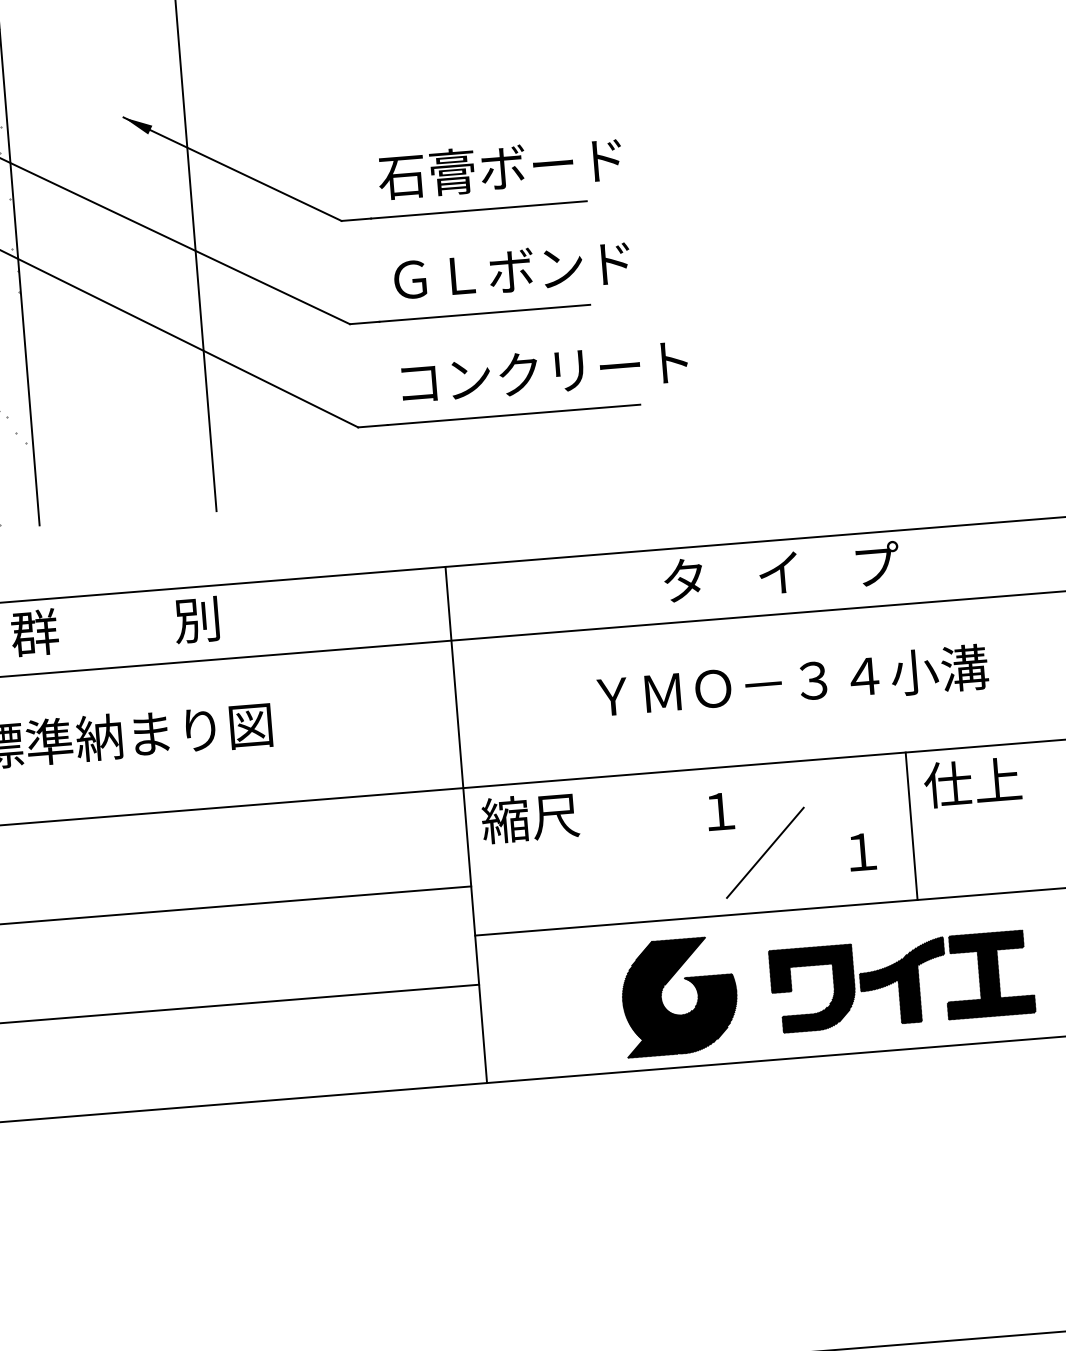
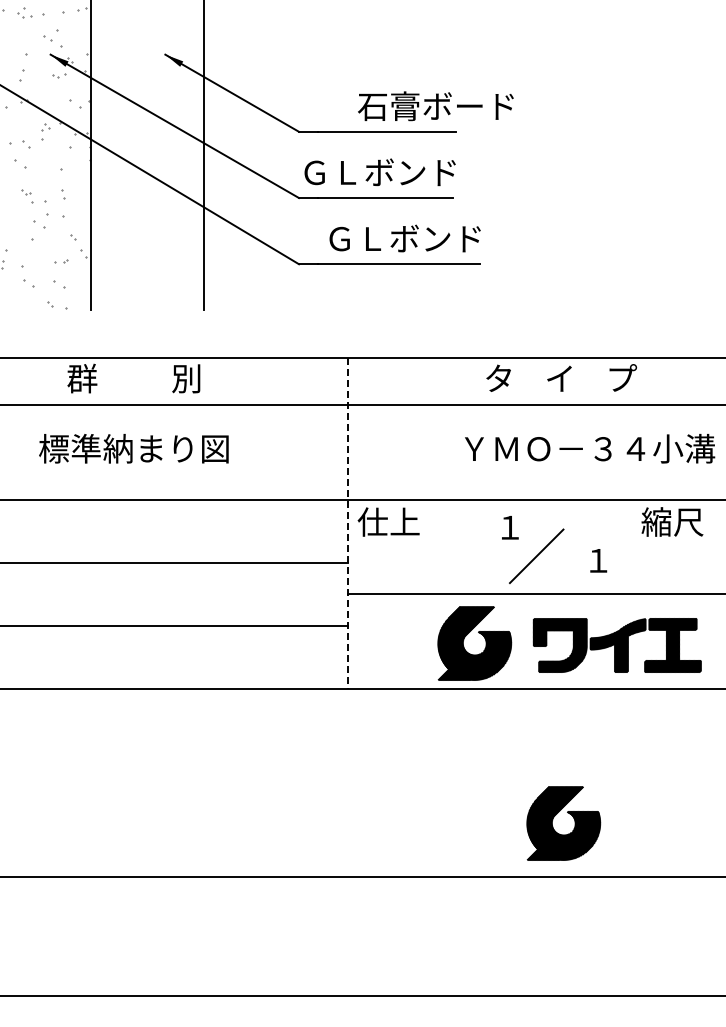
text: (499, 168) -> (435, 106), moved
text: (511, 271) -> (379, 172), moved
text: (544, 371) -> (420, 238), コンクリート -> ＧＬボンド
text: (793, 681) -> (590, 448), moved
text: (972, 781) -> (672, 521), 仕上 -> 縮尺
text: (529, 817) -> (388, 521), 縮尺 -> 仕上
line: (466, 825) -> (347, 523), solid -> dashed
line: (911, 825) -> (631, 546), removed
part: (824, 1262) -> (553, 820), added

